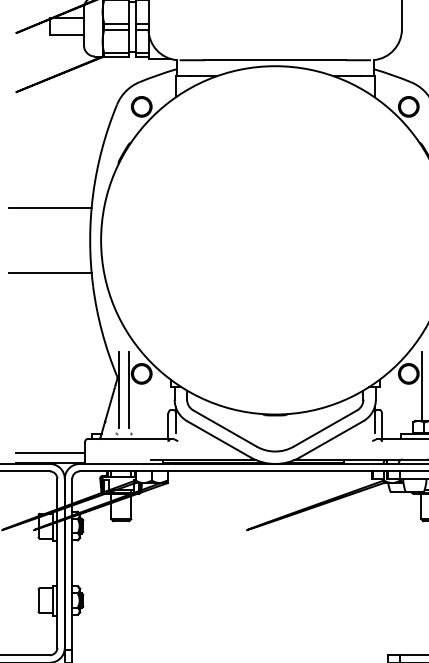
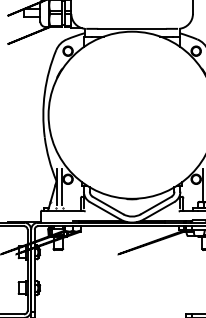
line: (50, 207) -> (24, 99), removed
line: (50, 274) -> (24, 131), removed
line: (48, 453) -> (23, 217), removed

